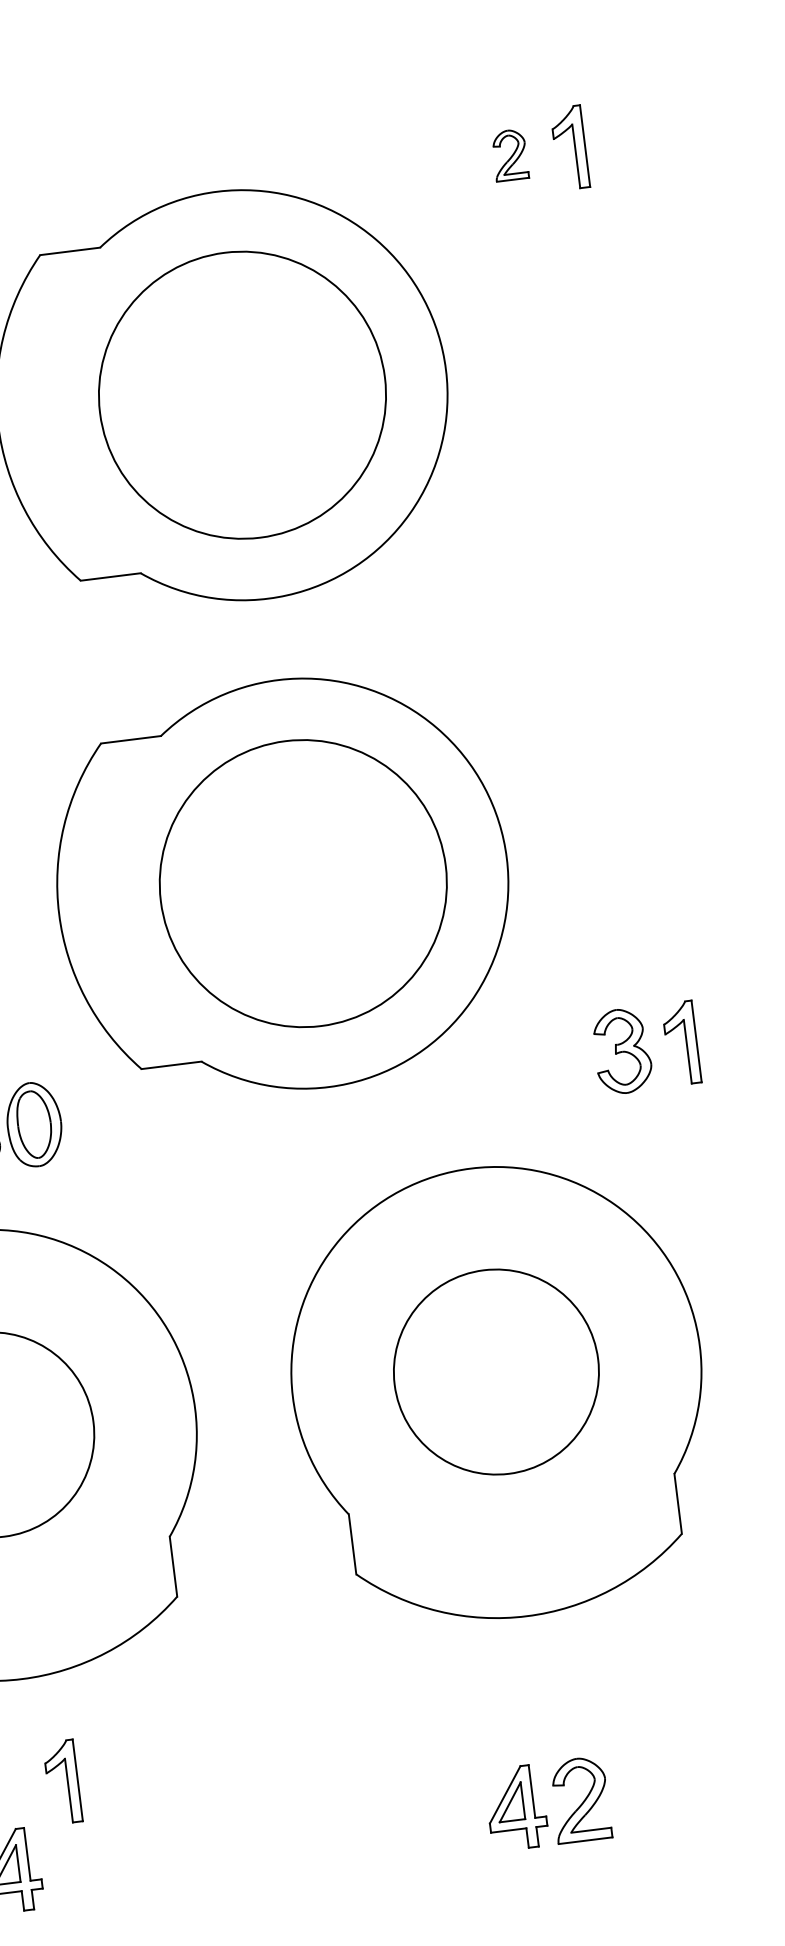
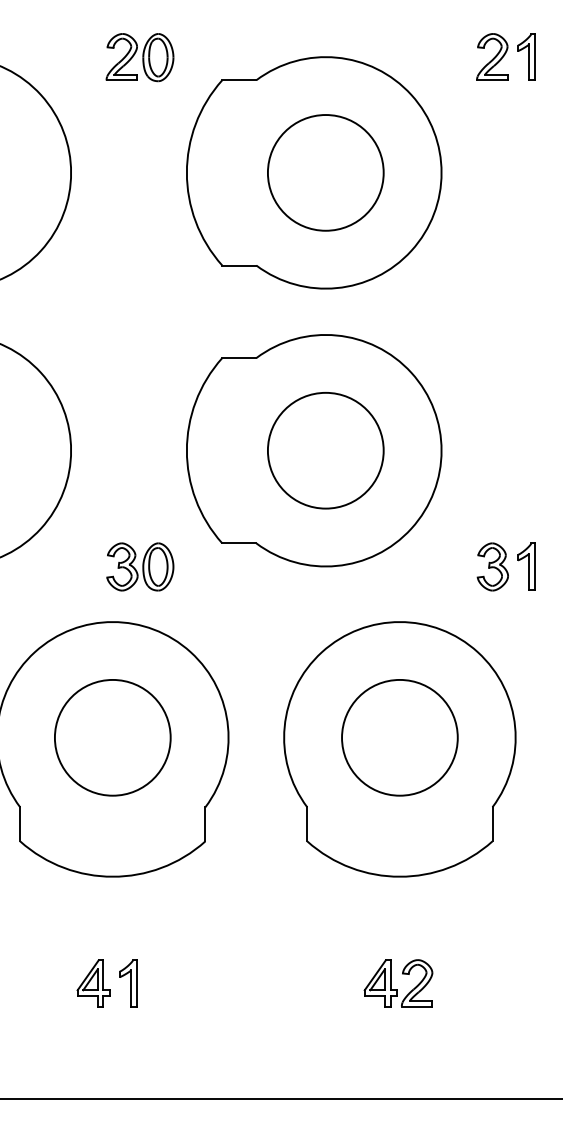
part: (510, 154) -> (492, 56), size x1.67
circle: (241, 394) -> (325, 172), size x0.71
circle: (302, 883) -> (325, 450), size x0.71
part: (63, 1782) -> (128, 983), moved

